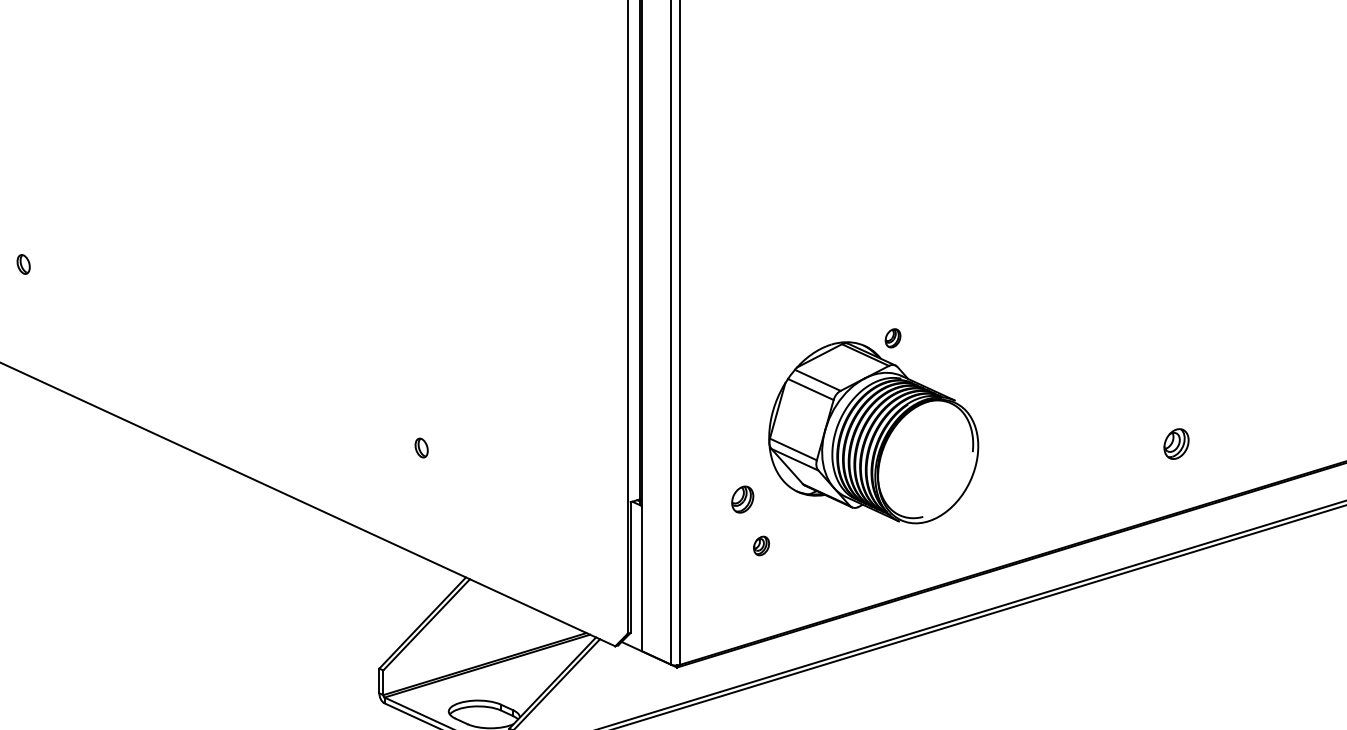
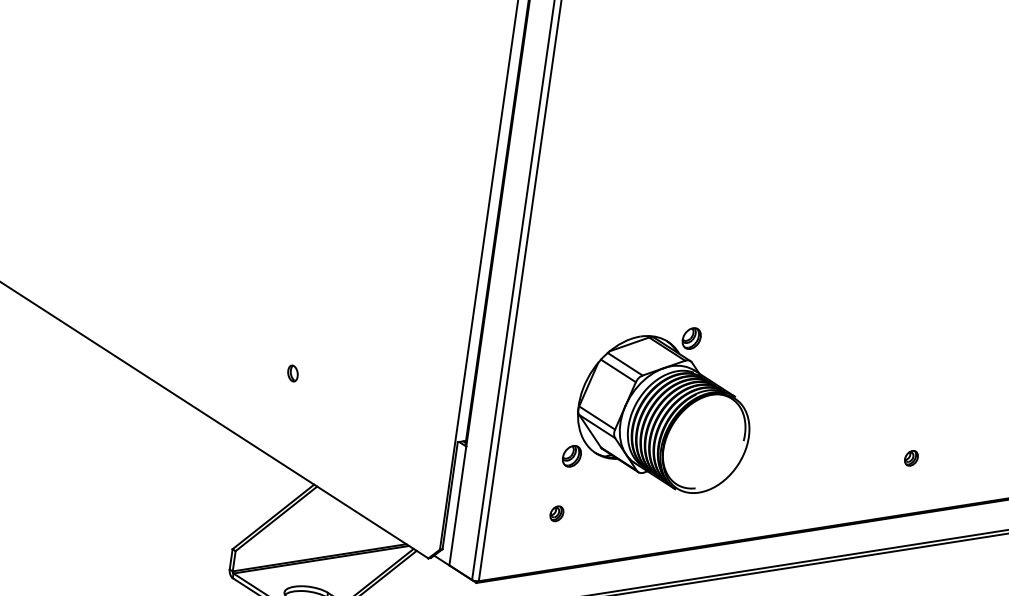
part: (892, 338) -> (691, 338), size x1.43
part: (1176, 444) -> (911, 458), size x0.62
part: (742, 499) -> (571, 456), moved
part: (761, 545) -> (556, 513), moved

